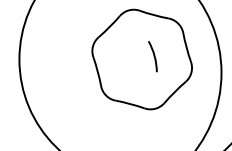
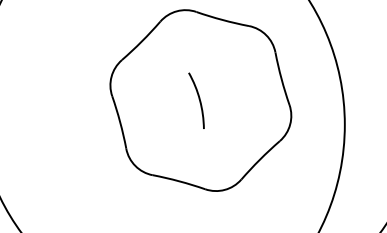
arc: (153, 56) -> (197, 100), moved

